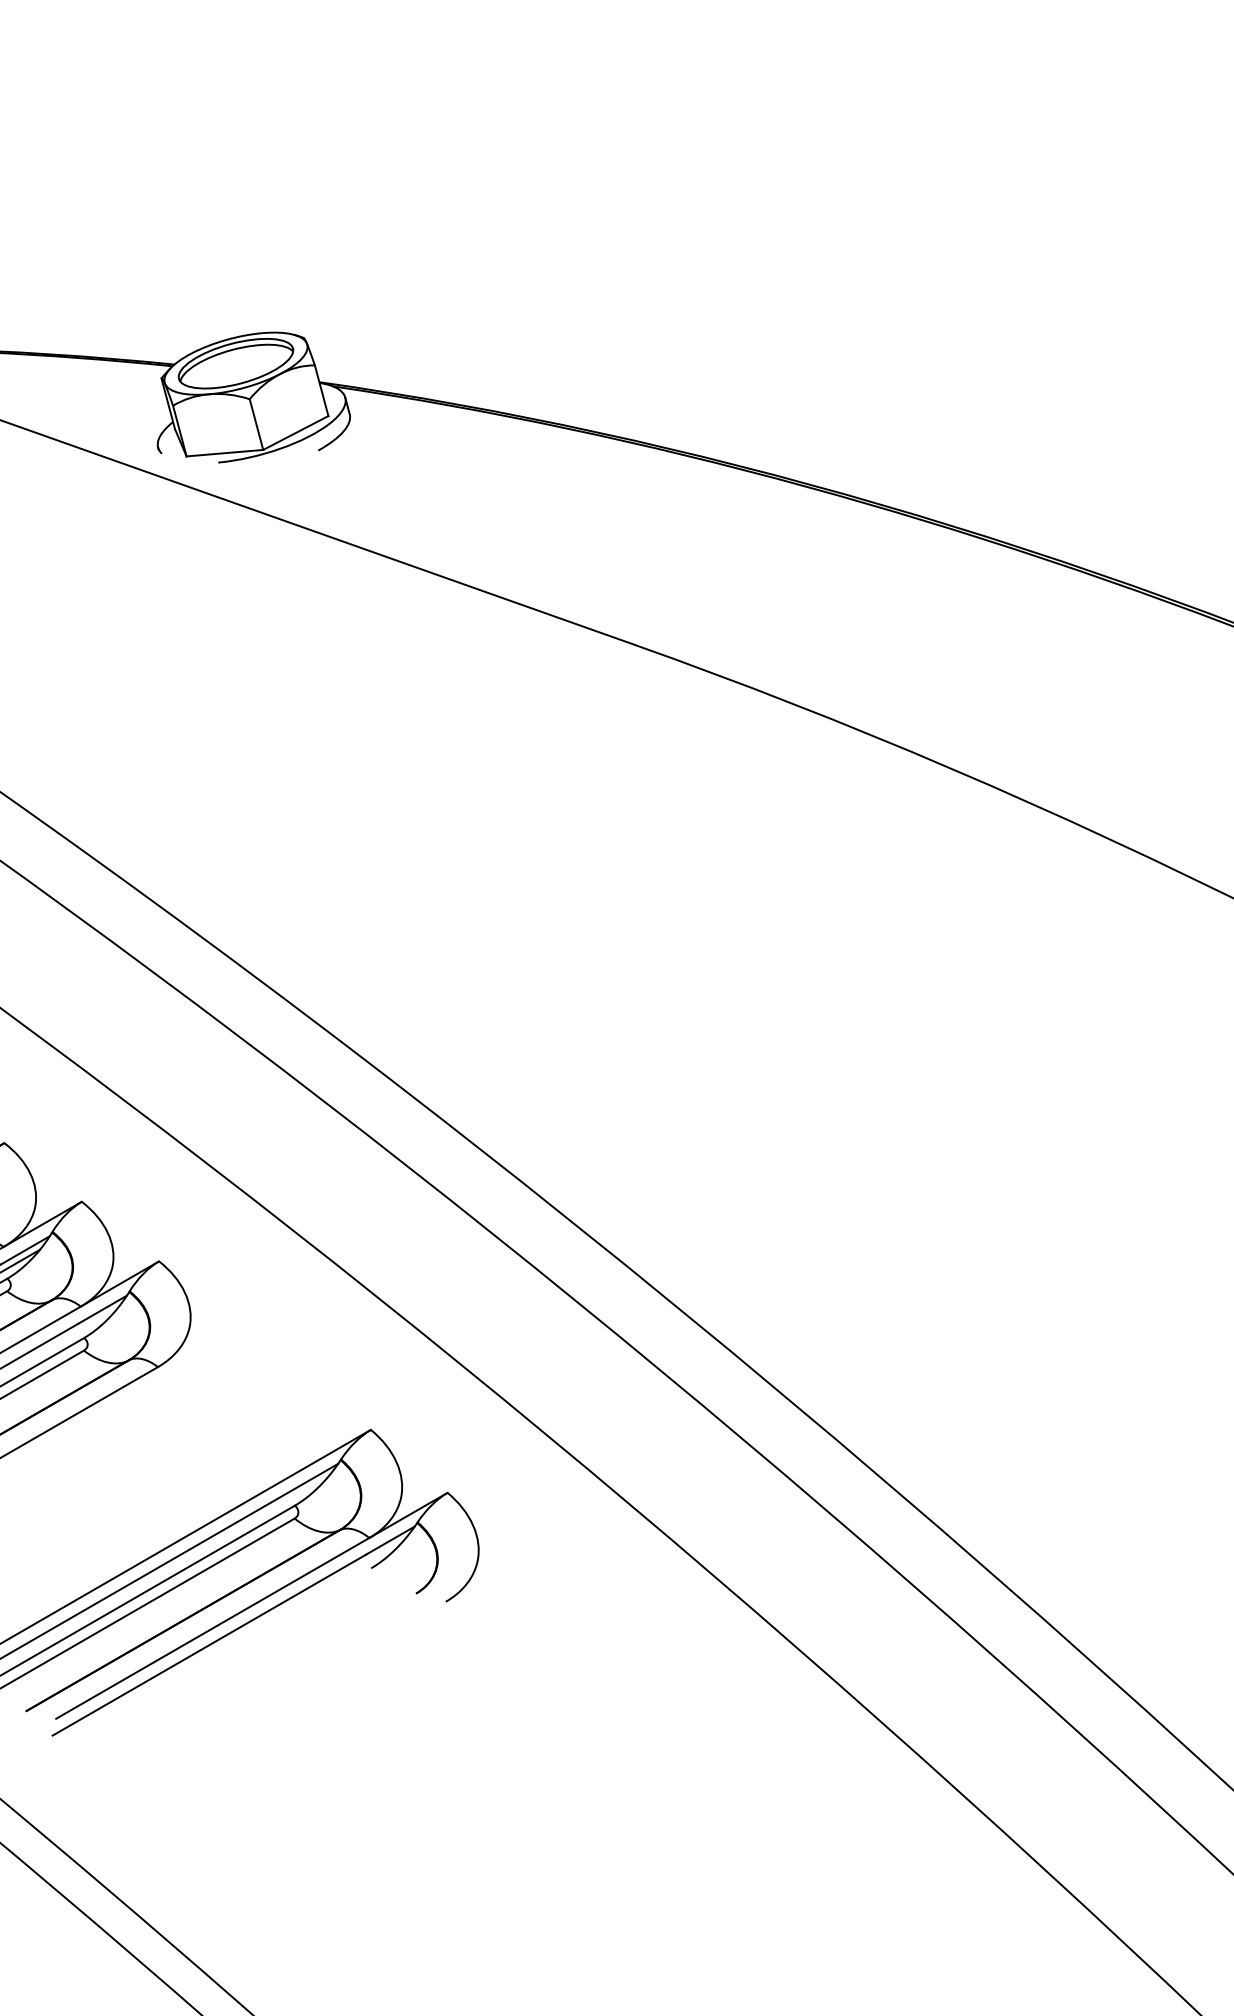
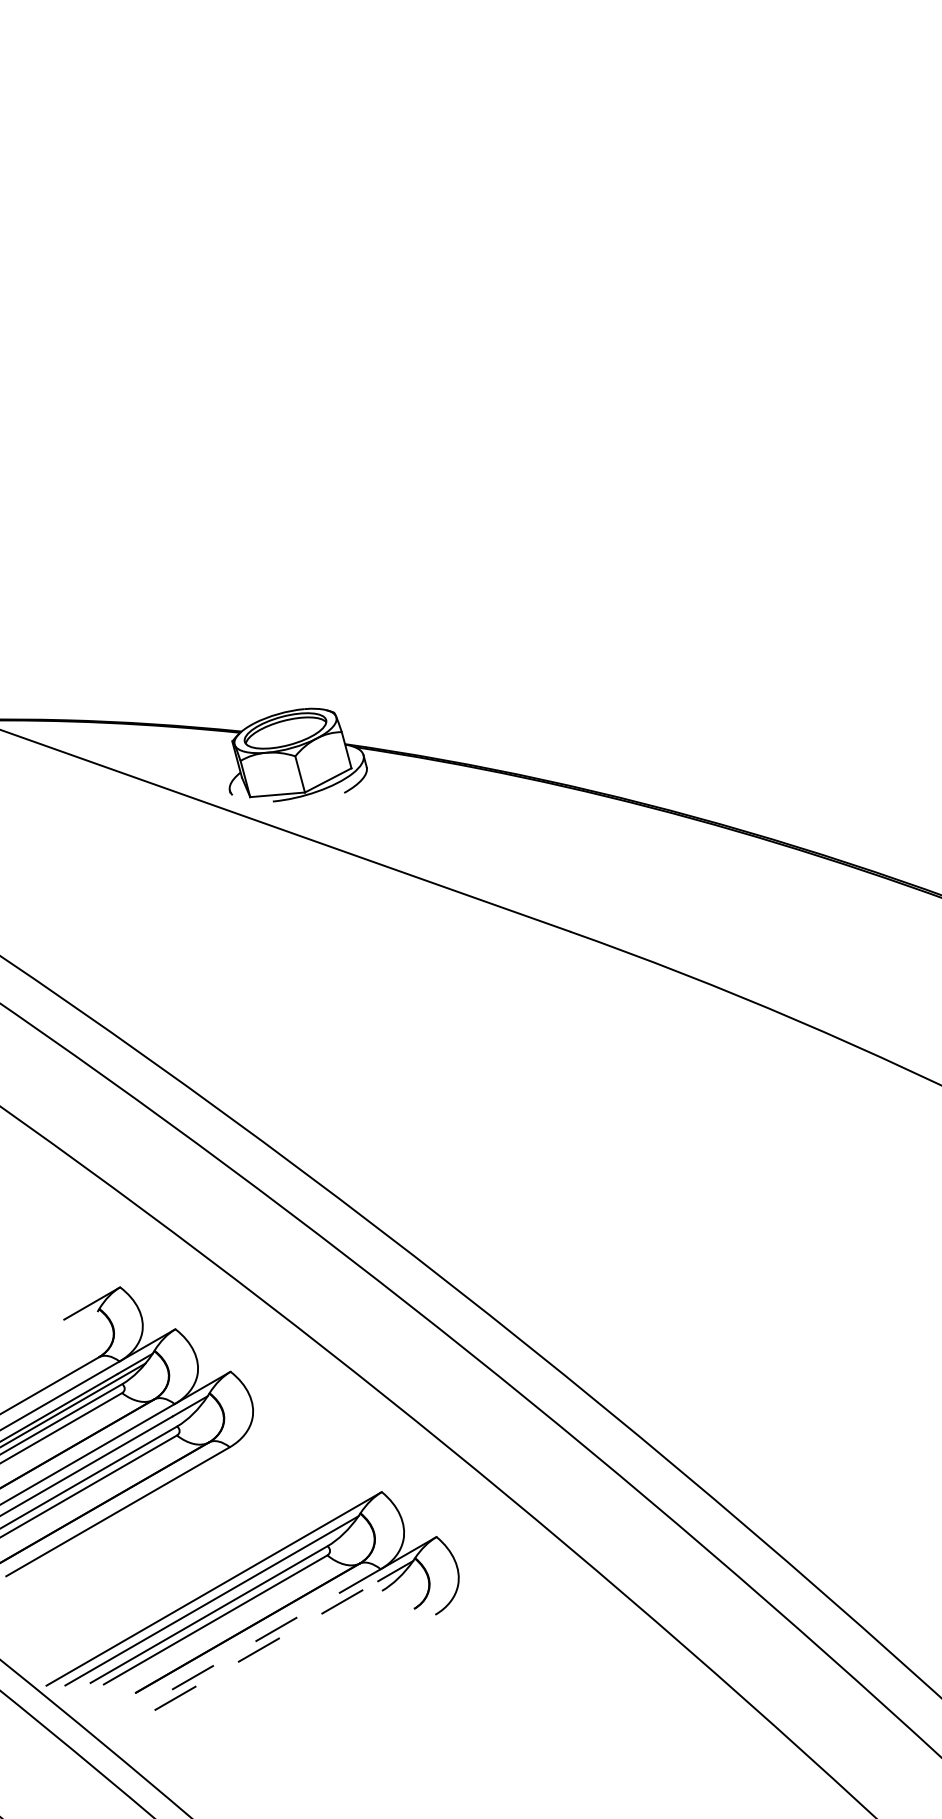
line: (212, 1629) -> (268, 1634), solid -> dashed
line: (209, 1644) -> (266, 1645), solid -> dashed

